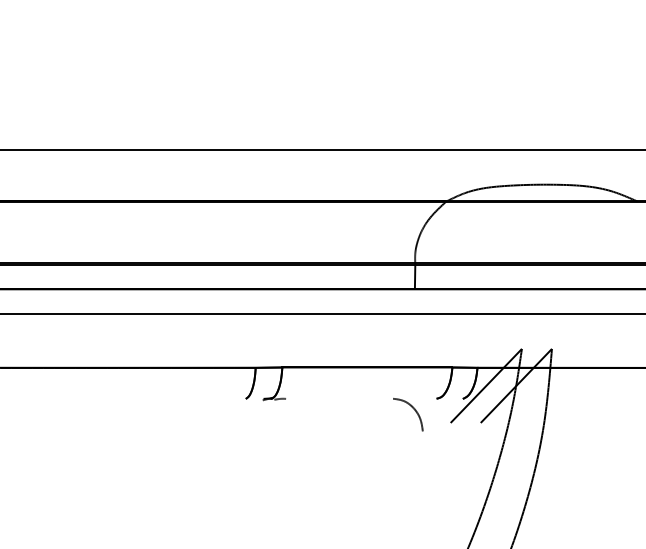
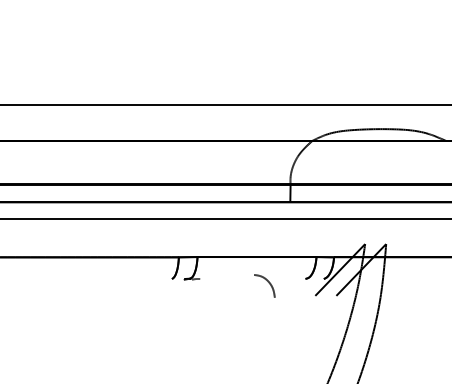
curve: (413, 410) -> (268, 283), moved

